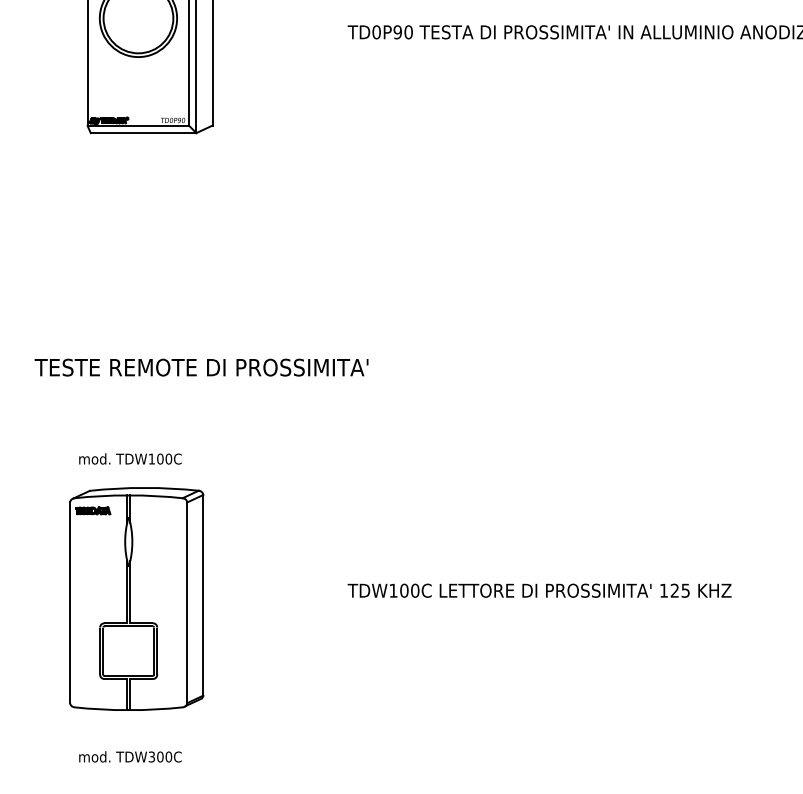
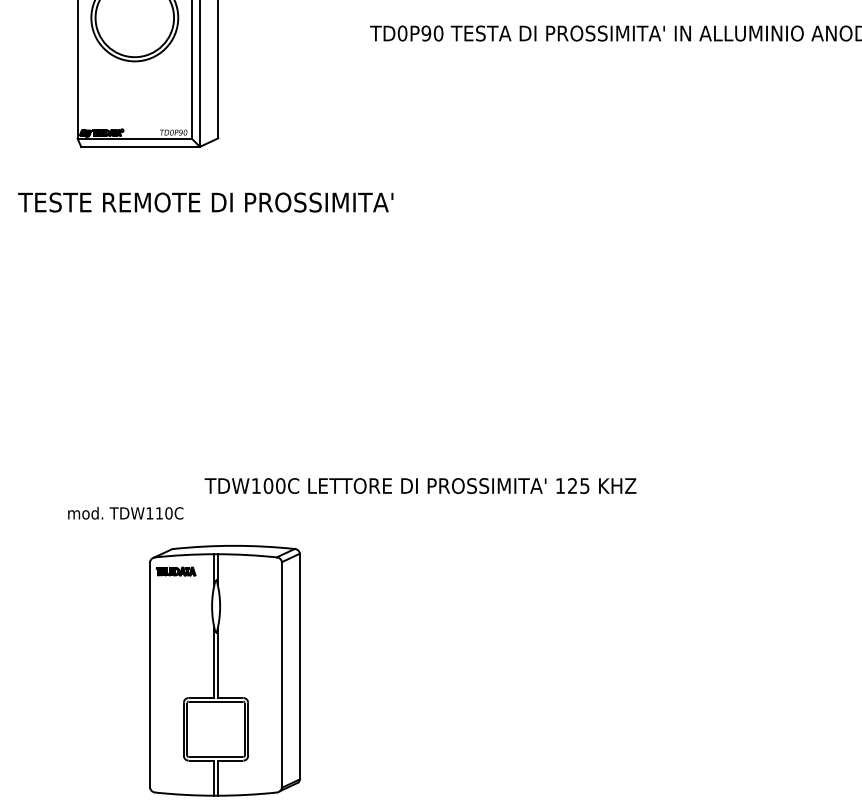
text: (201, 367) -> (205, 202), moved
text: (160, 458) -> (159, 512), TDW100C -> TDW110C
text: (539, 590) -> (420, 485), moved
part: (136, 598) -> (224, 670), moved

